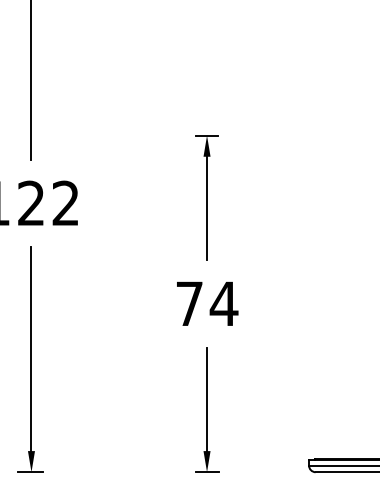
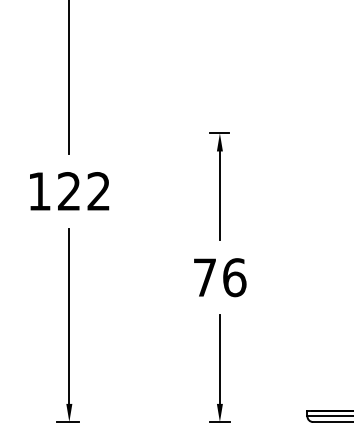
text: (224, 303) -> (234, 277), 74 -> 76

